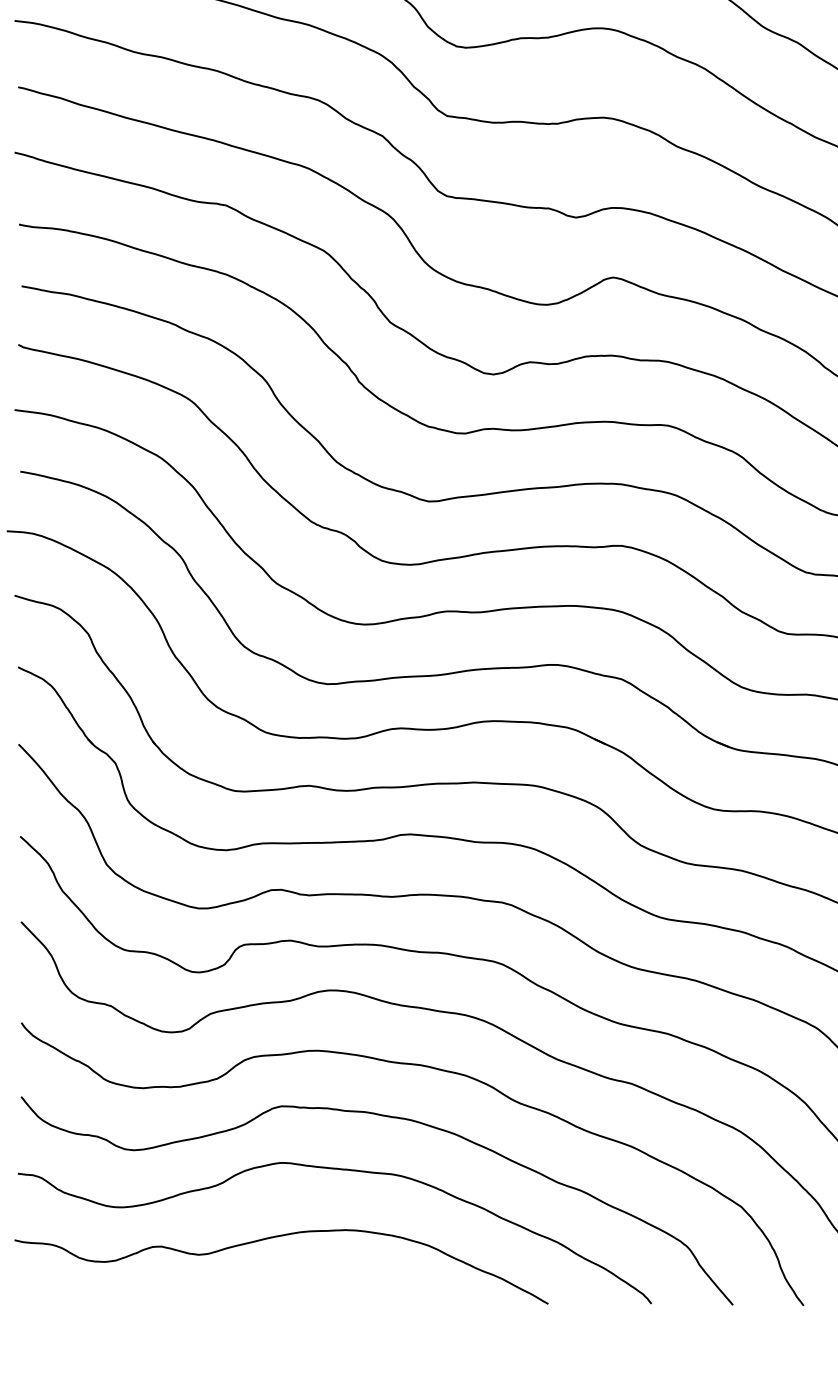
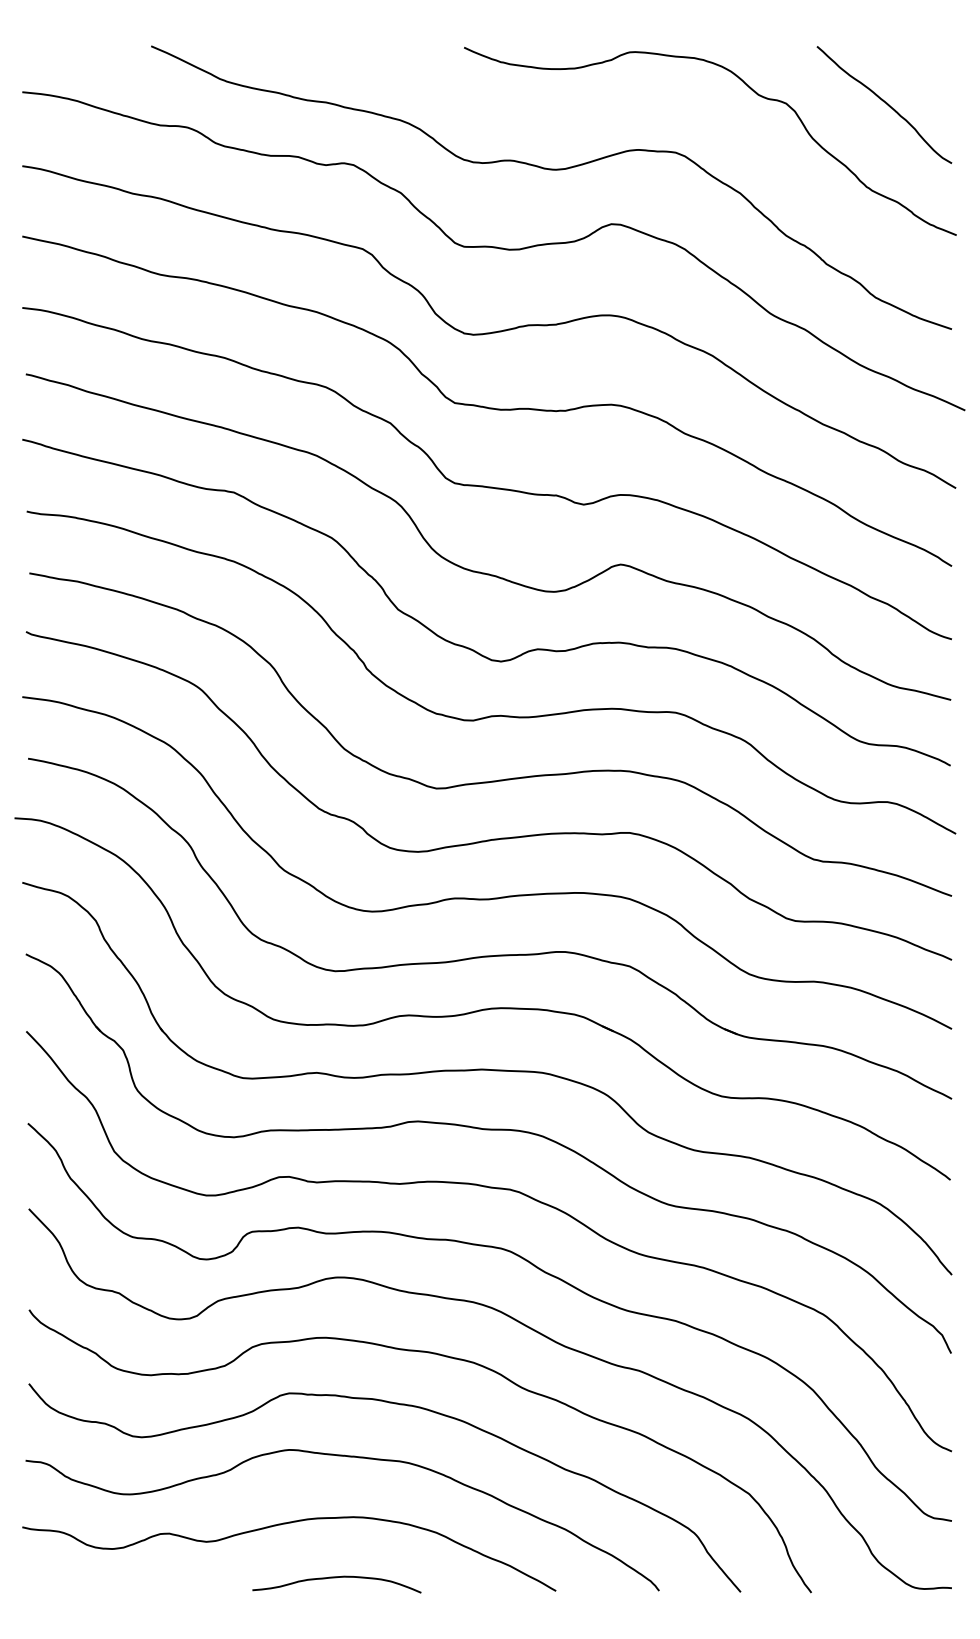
curve: (328, 1291) -> (336, 1578), added

